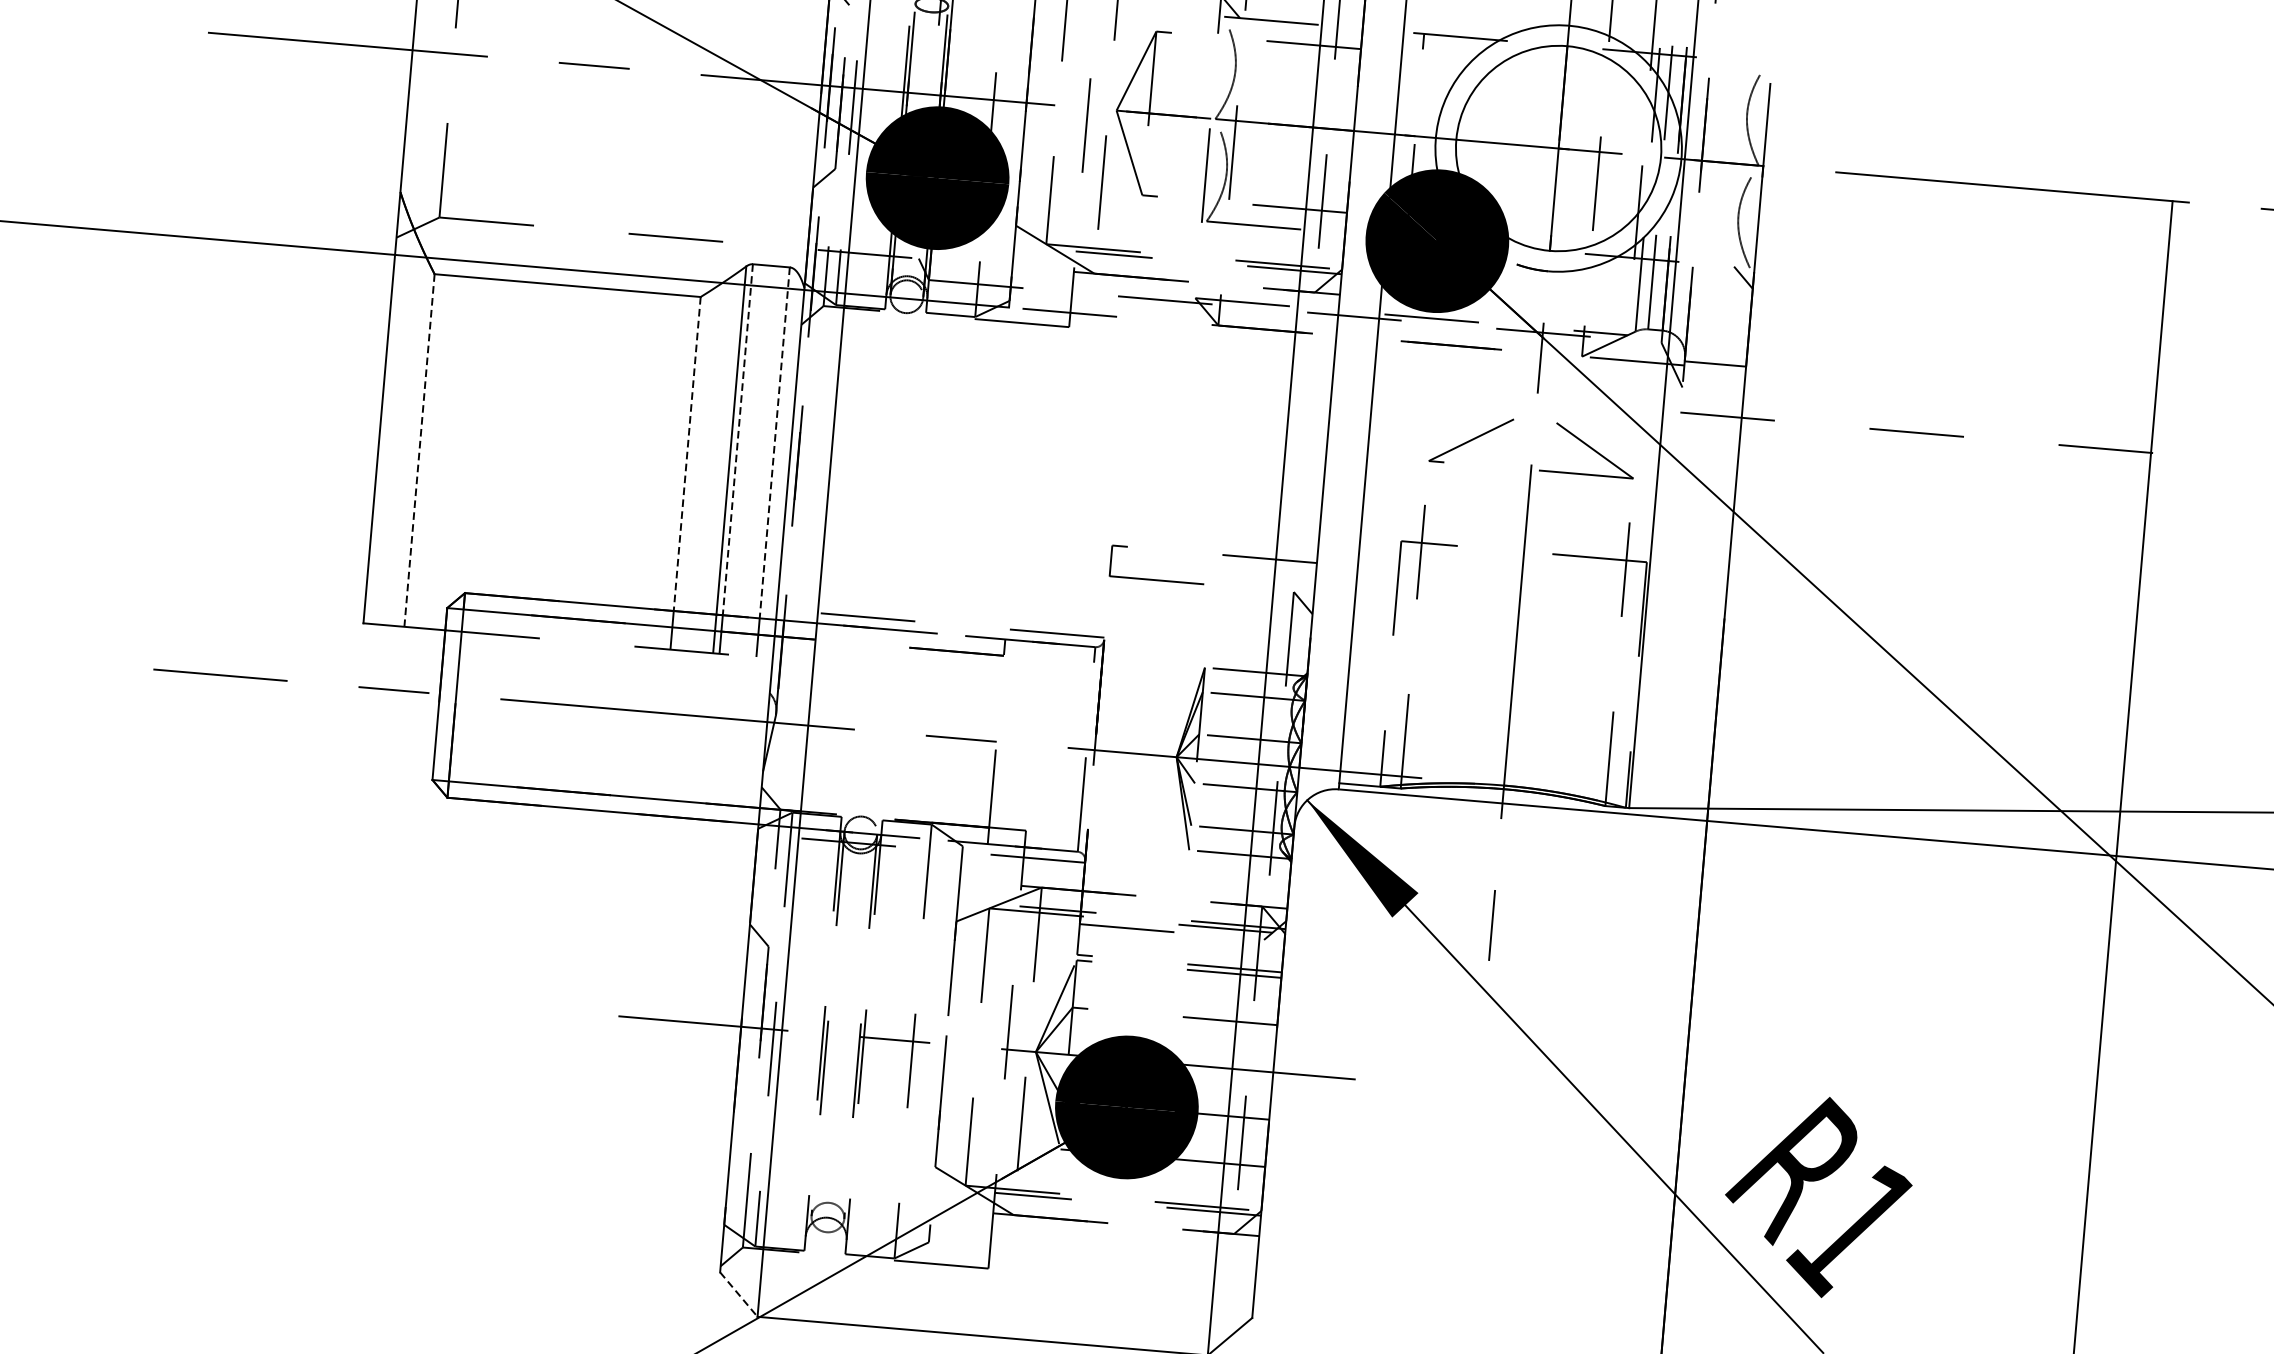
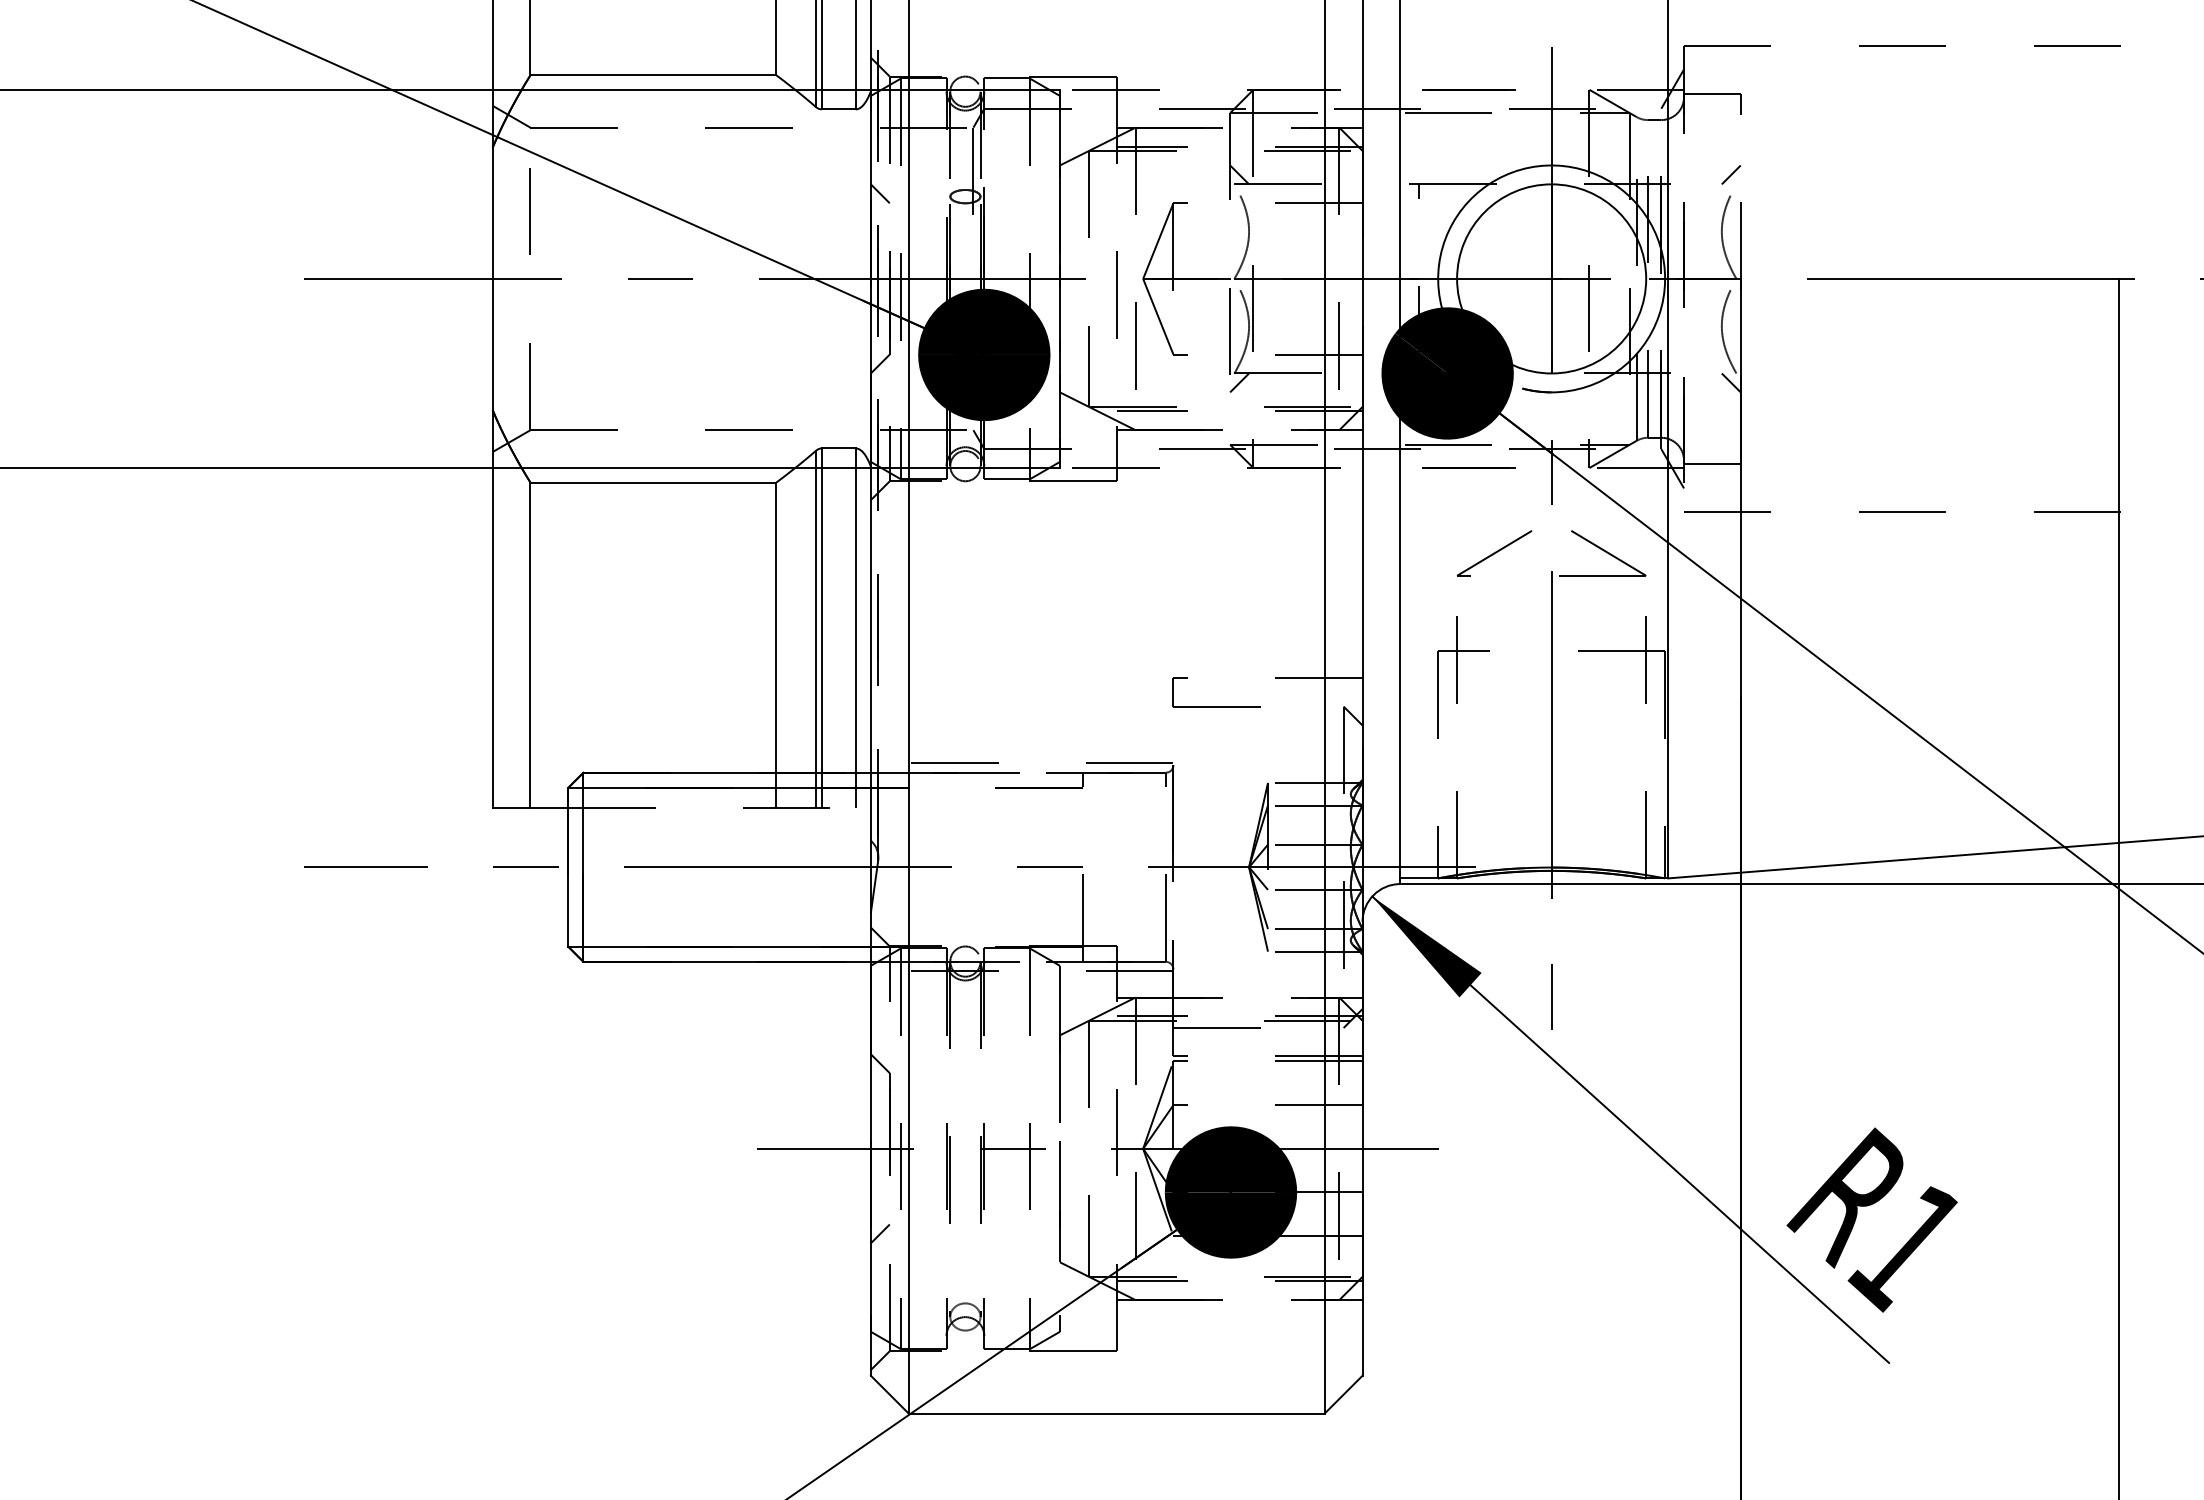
line: (1761, 52) -> (1730, 174), added
line: (1211, 231) -> (1239, 382), added
line: (737, 440) -> (821, 611), dashed -> solid
line: (774, 443) -> (855, 611), dashed -> solid
line: (419, 450) -> (530, 645), dashed -> solid
line: (687, 454) -> (776, 628), dashed -> solid
line: (742, 1119) -> (879, 1233), added
line: (738, 1294) -> (889, 1394), dashed -> solid

